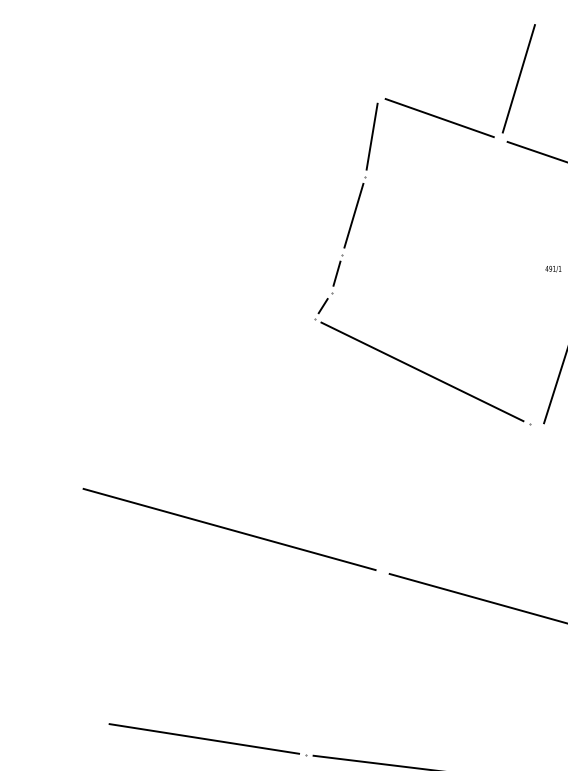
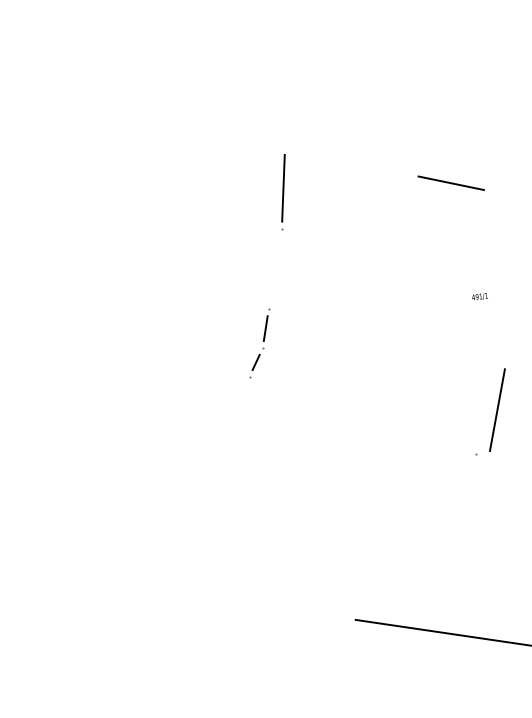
line: (518, 78) -> (421, 112), removed
line: (439, 118) -> (348, 161), removed
line: (353, 215) -> (274, 268), removed
line: (422, 371) -> (362, 414), removed
line: (229, 529) -> (191, 595), removed

